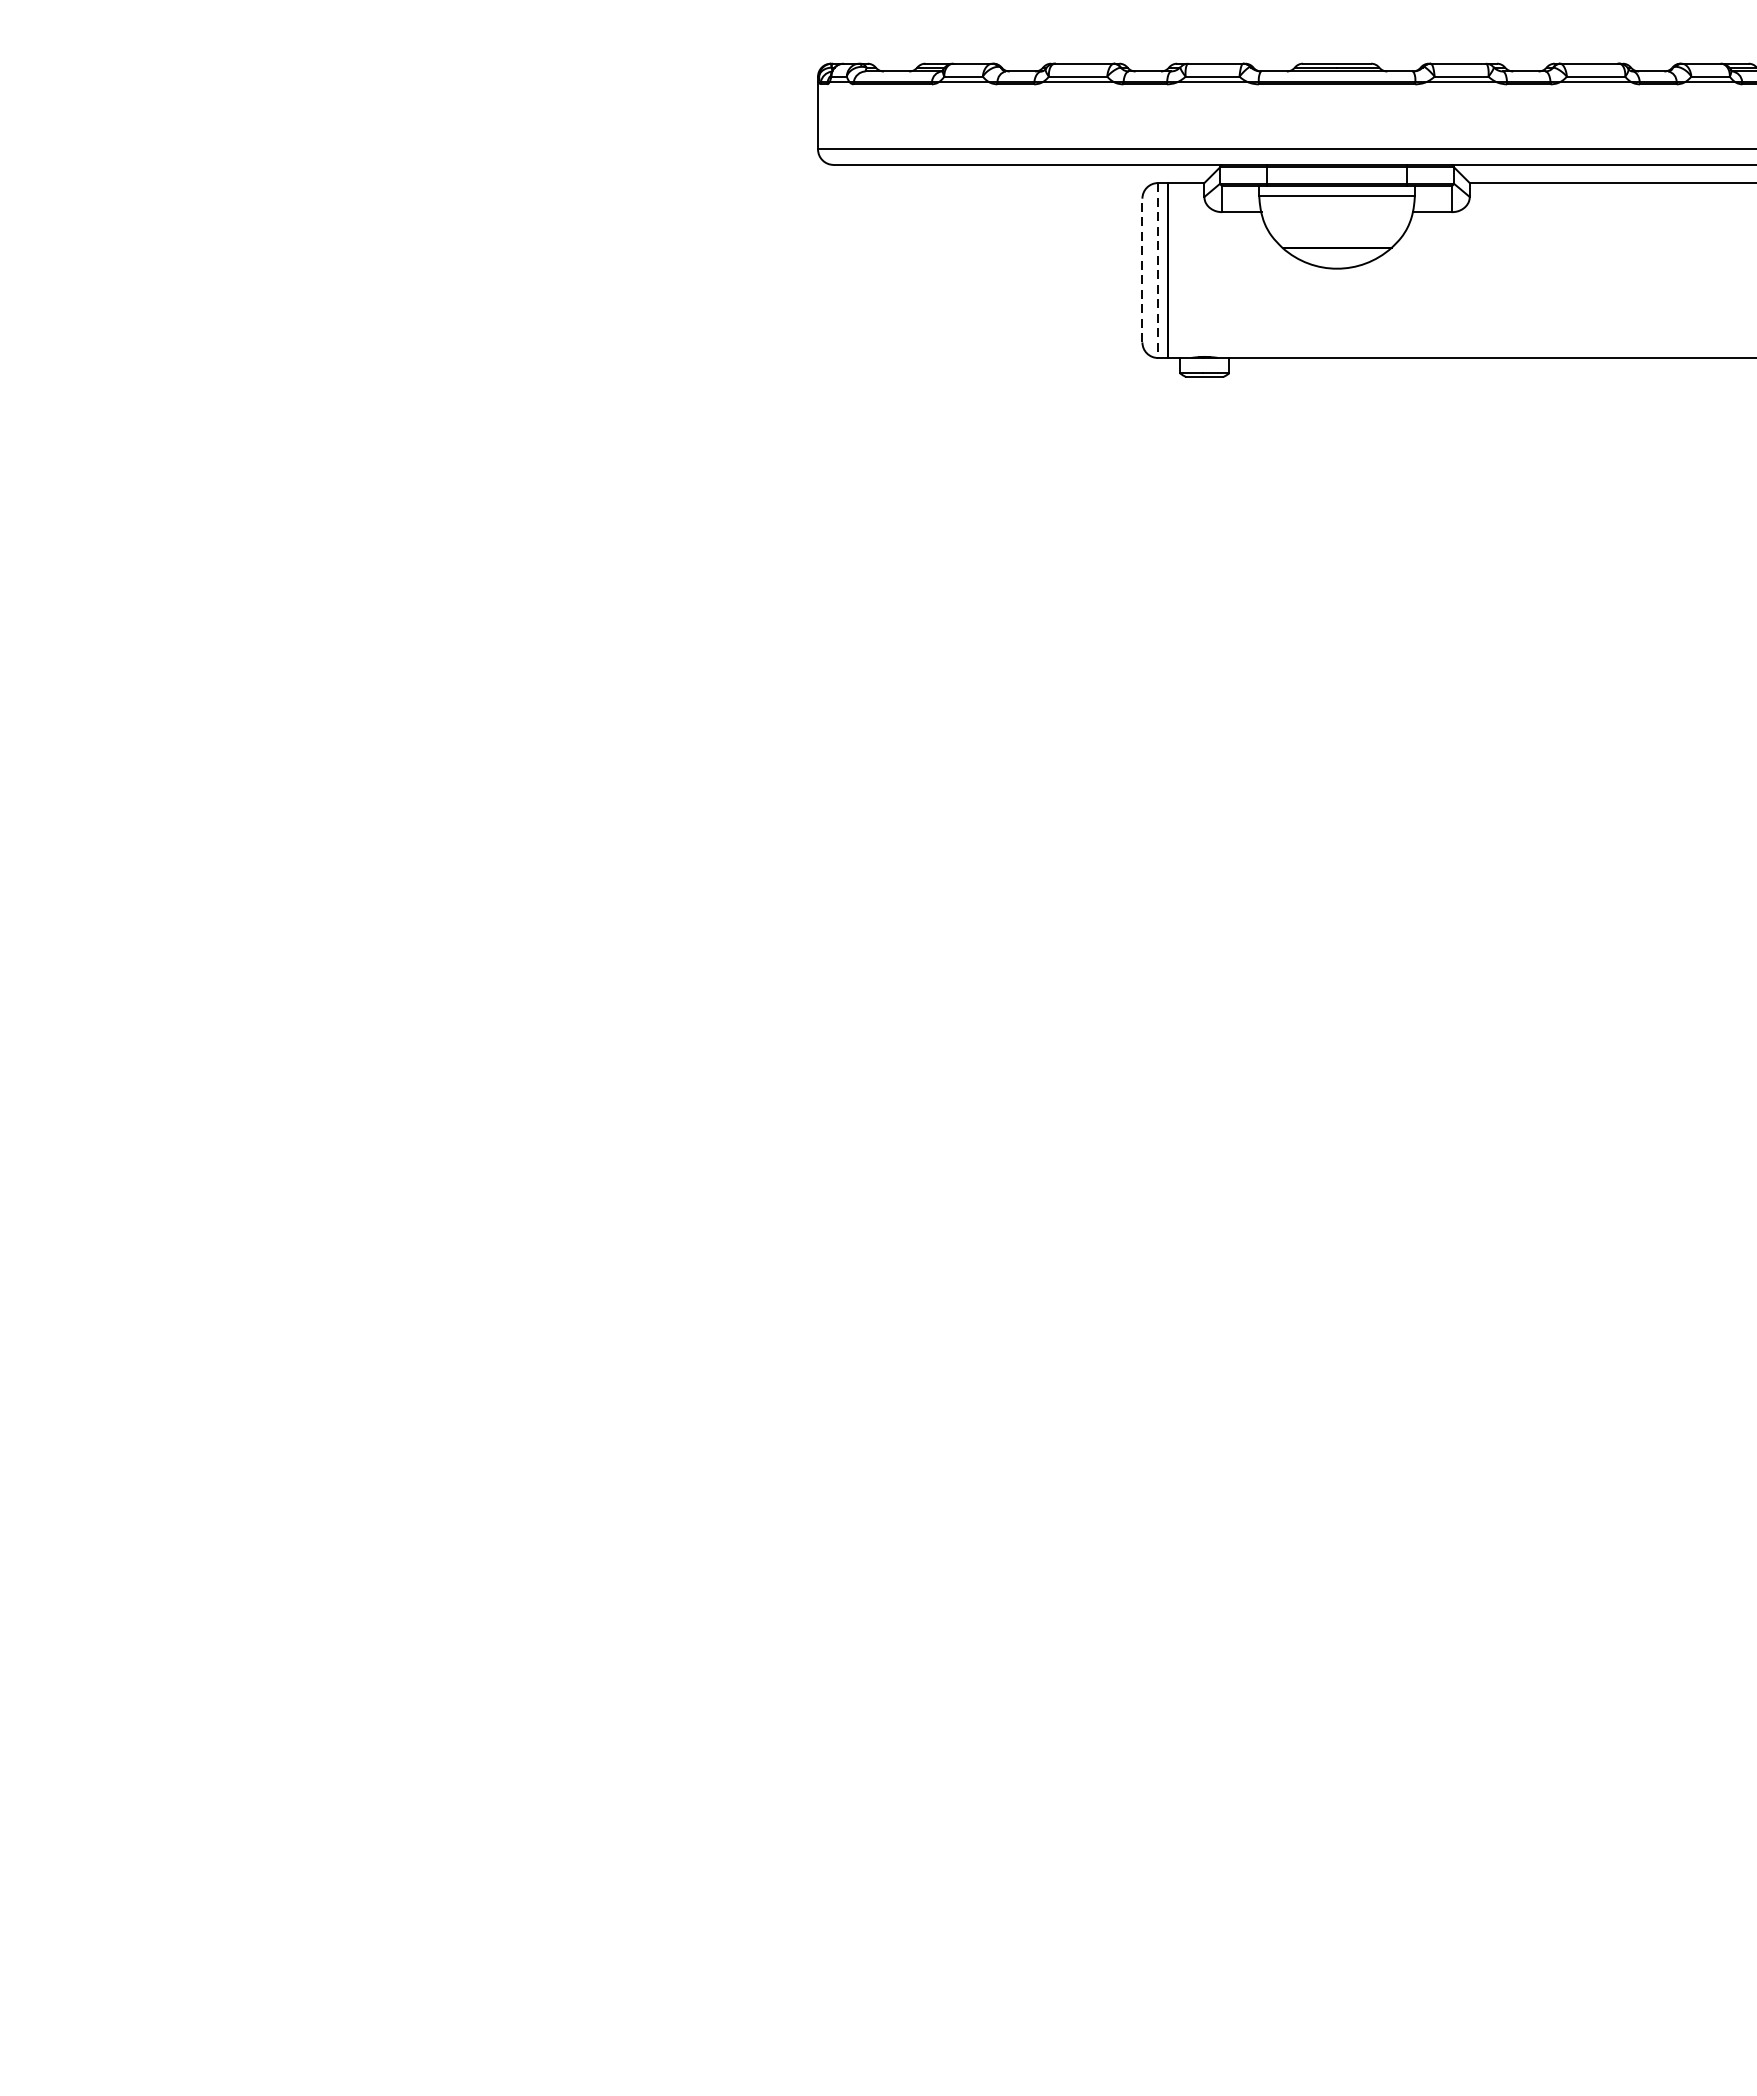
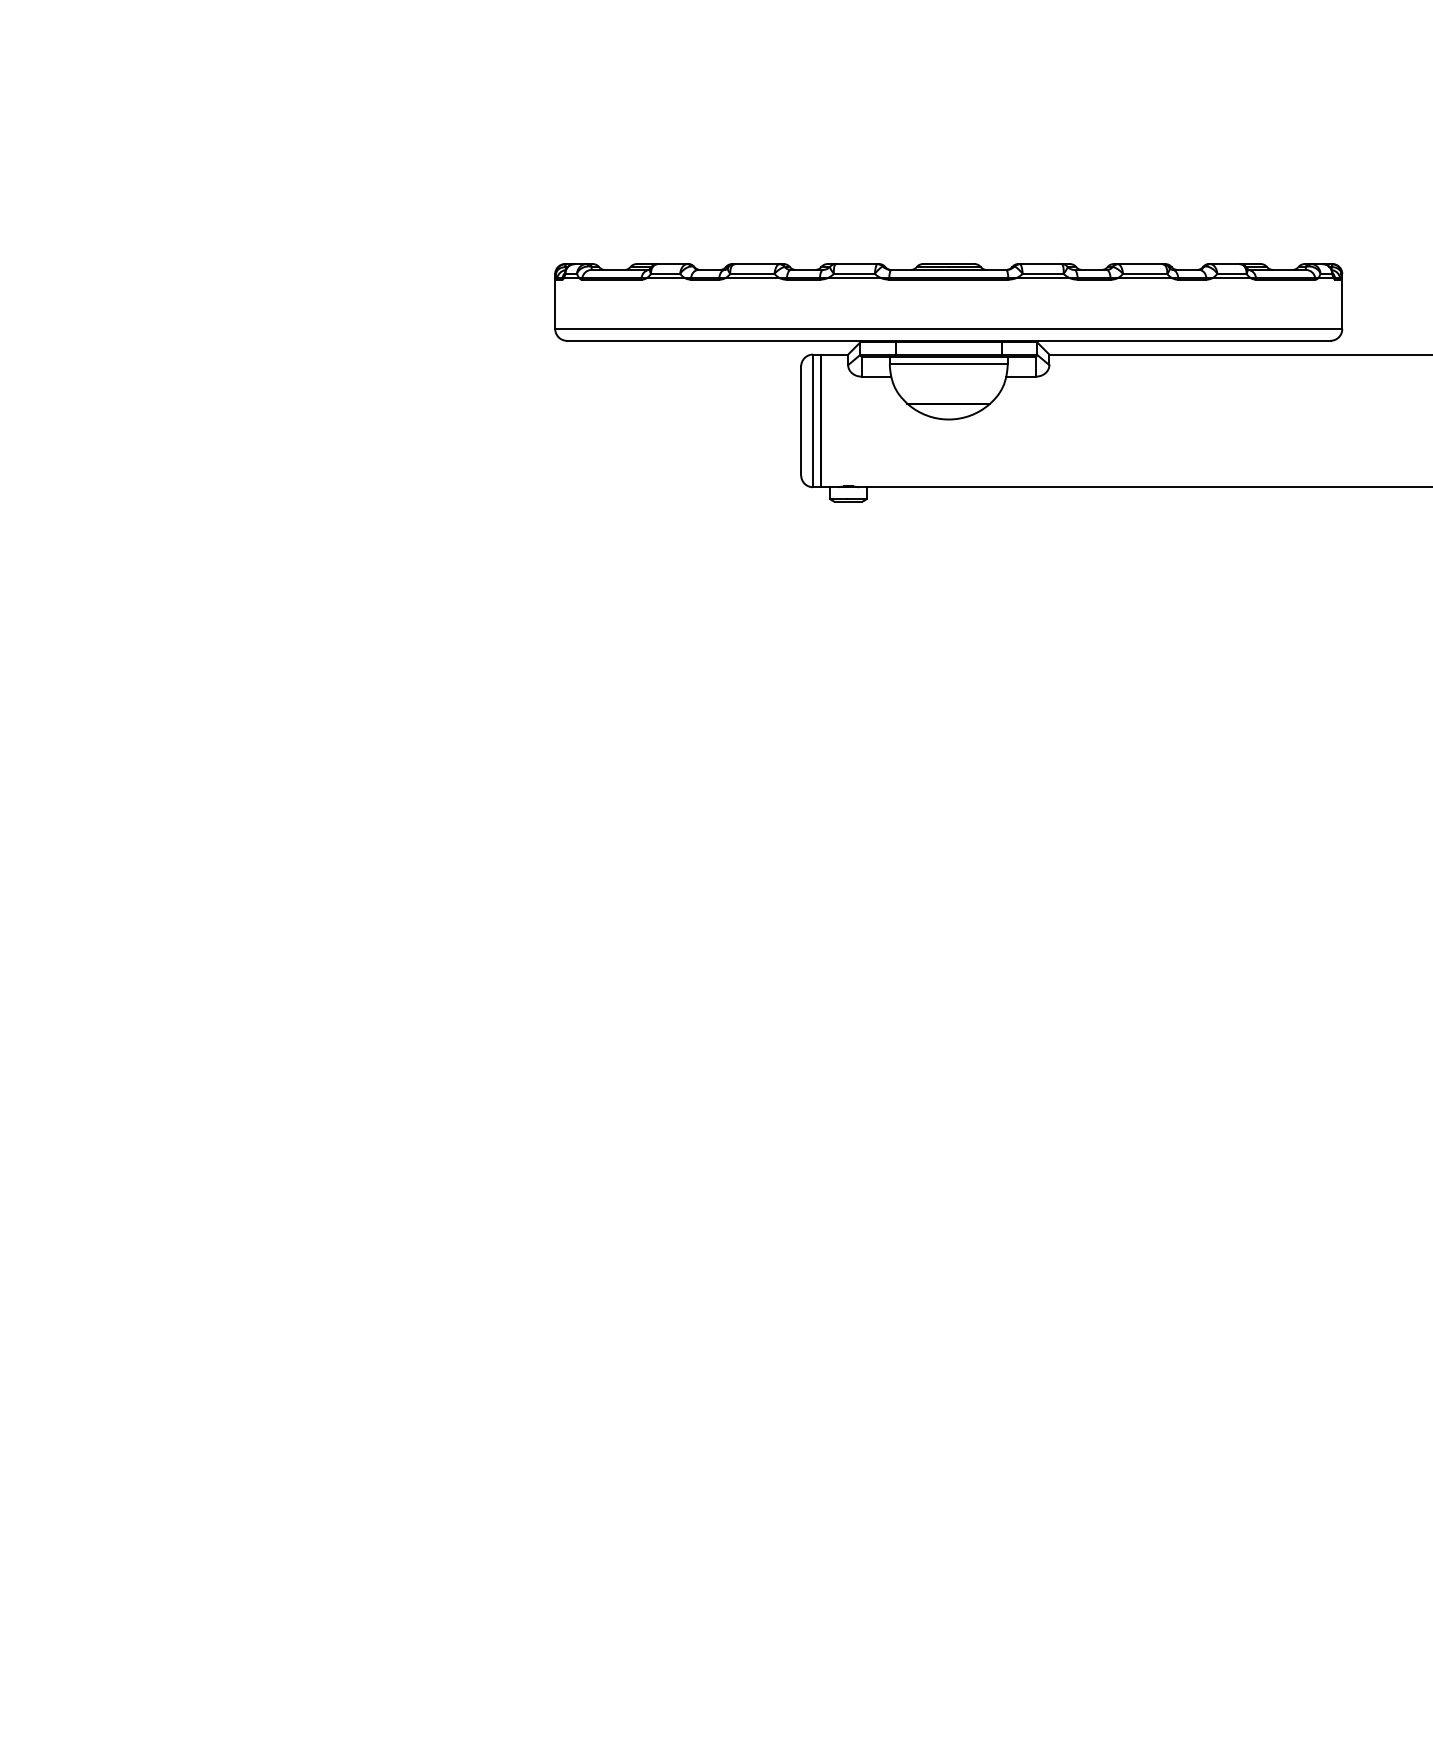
line: (1142, 269) -> (801, 420), dashed -> solid
line: (1158, 271) -> (813, 421), dashed -> solid

